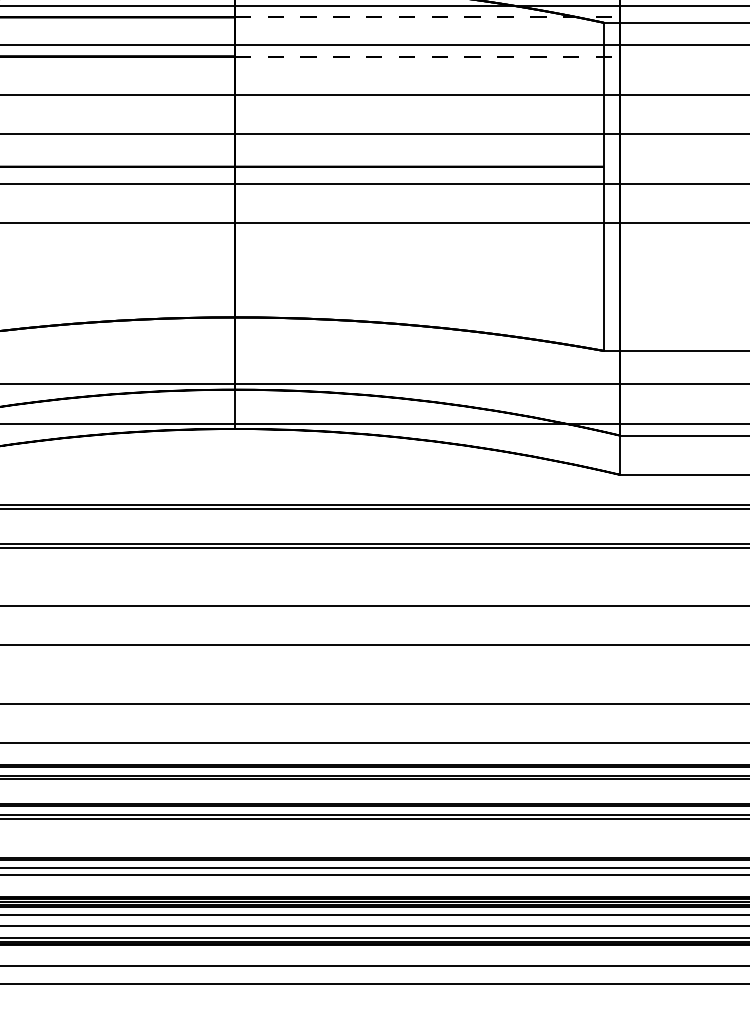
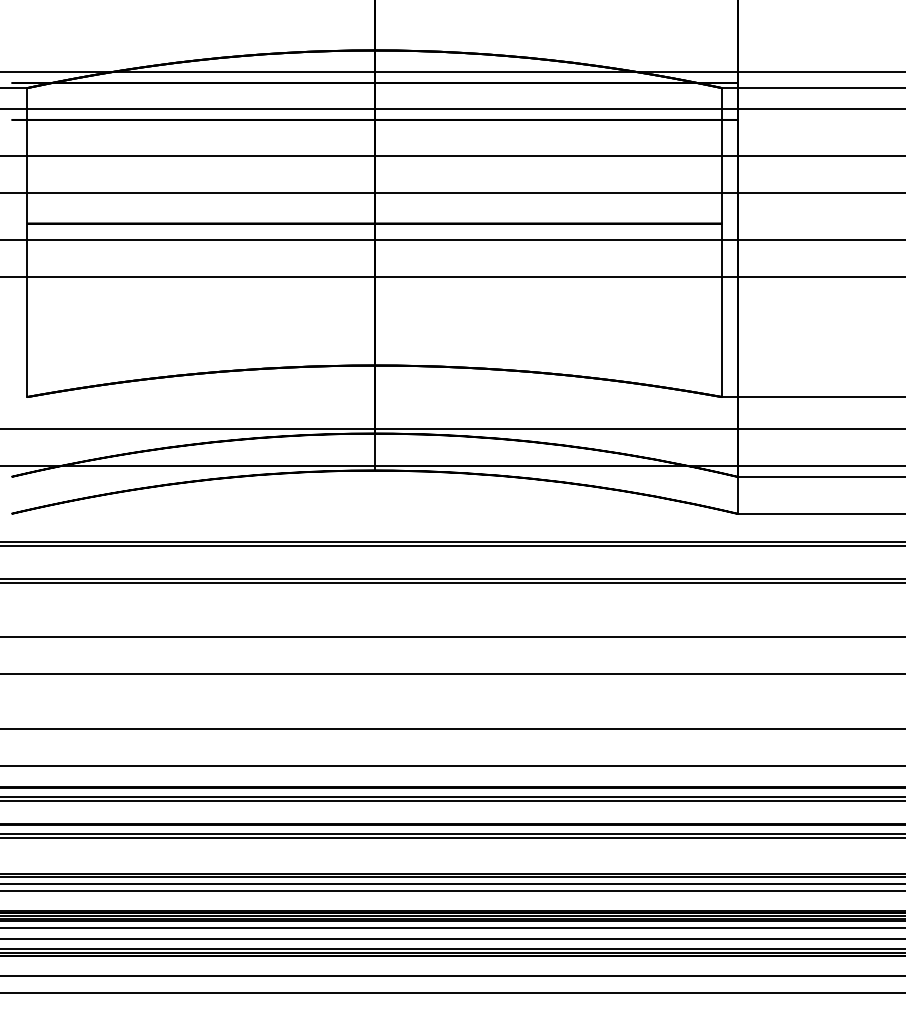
arc: (620, 17) -> (737, 83), dashed -> solid
arc: (620, 56) -> (737, 119), dashed -> solid

